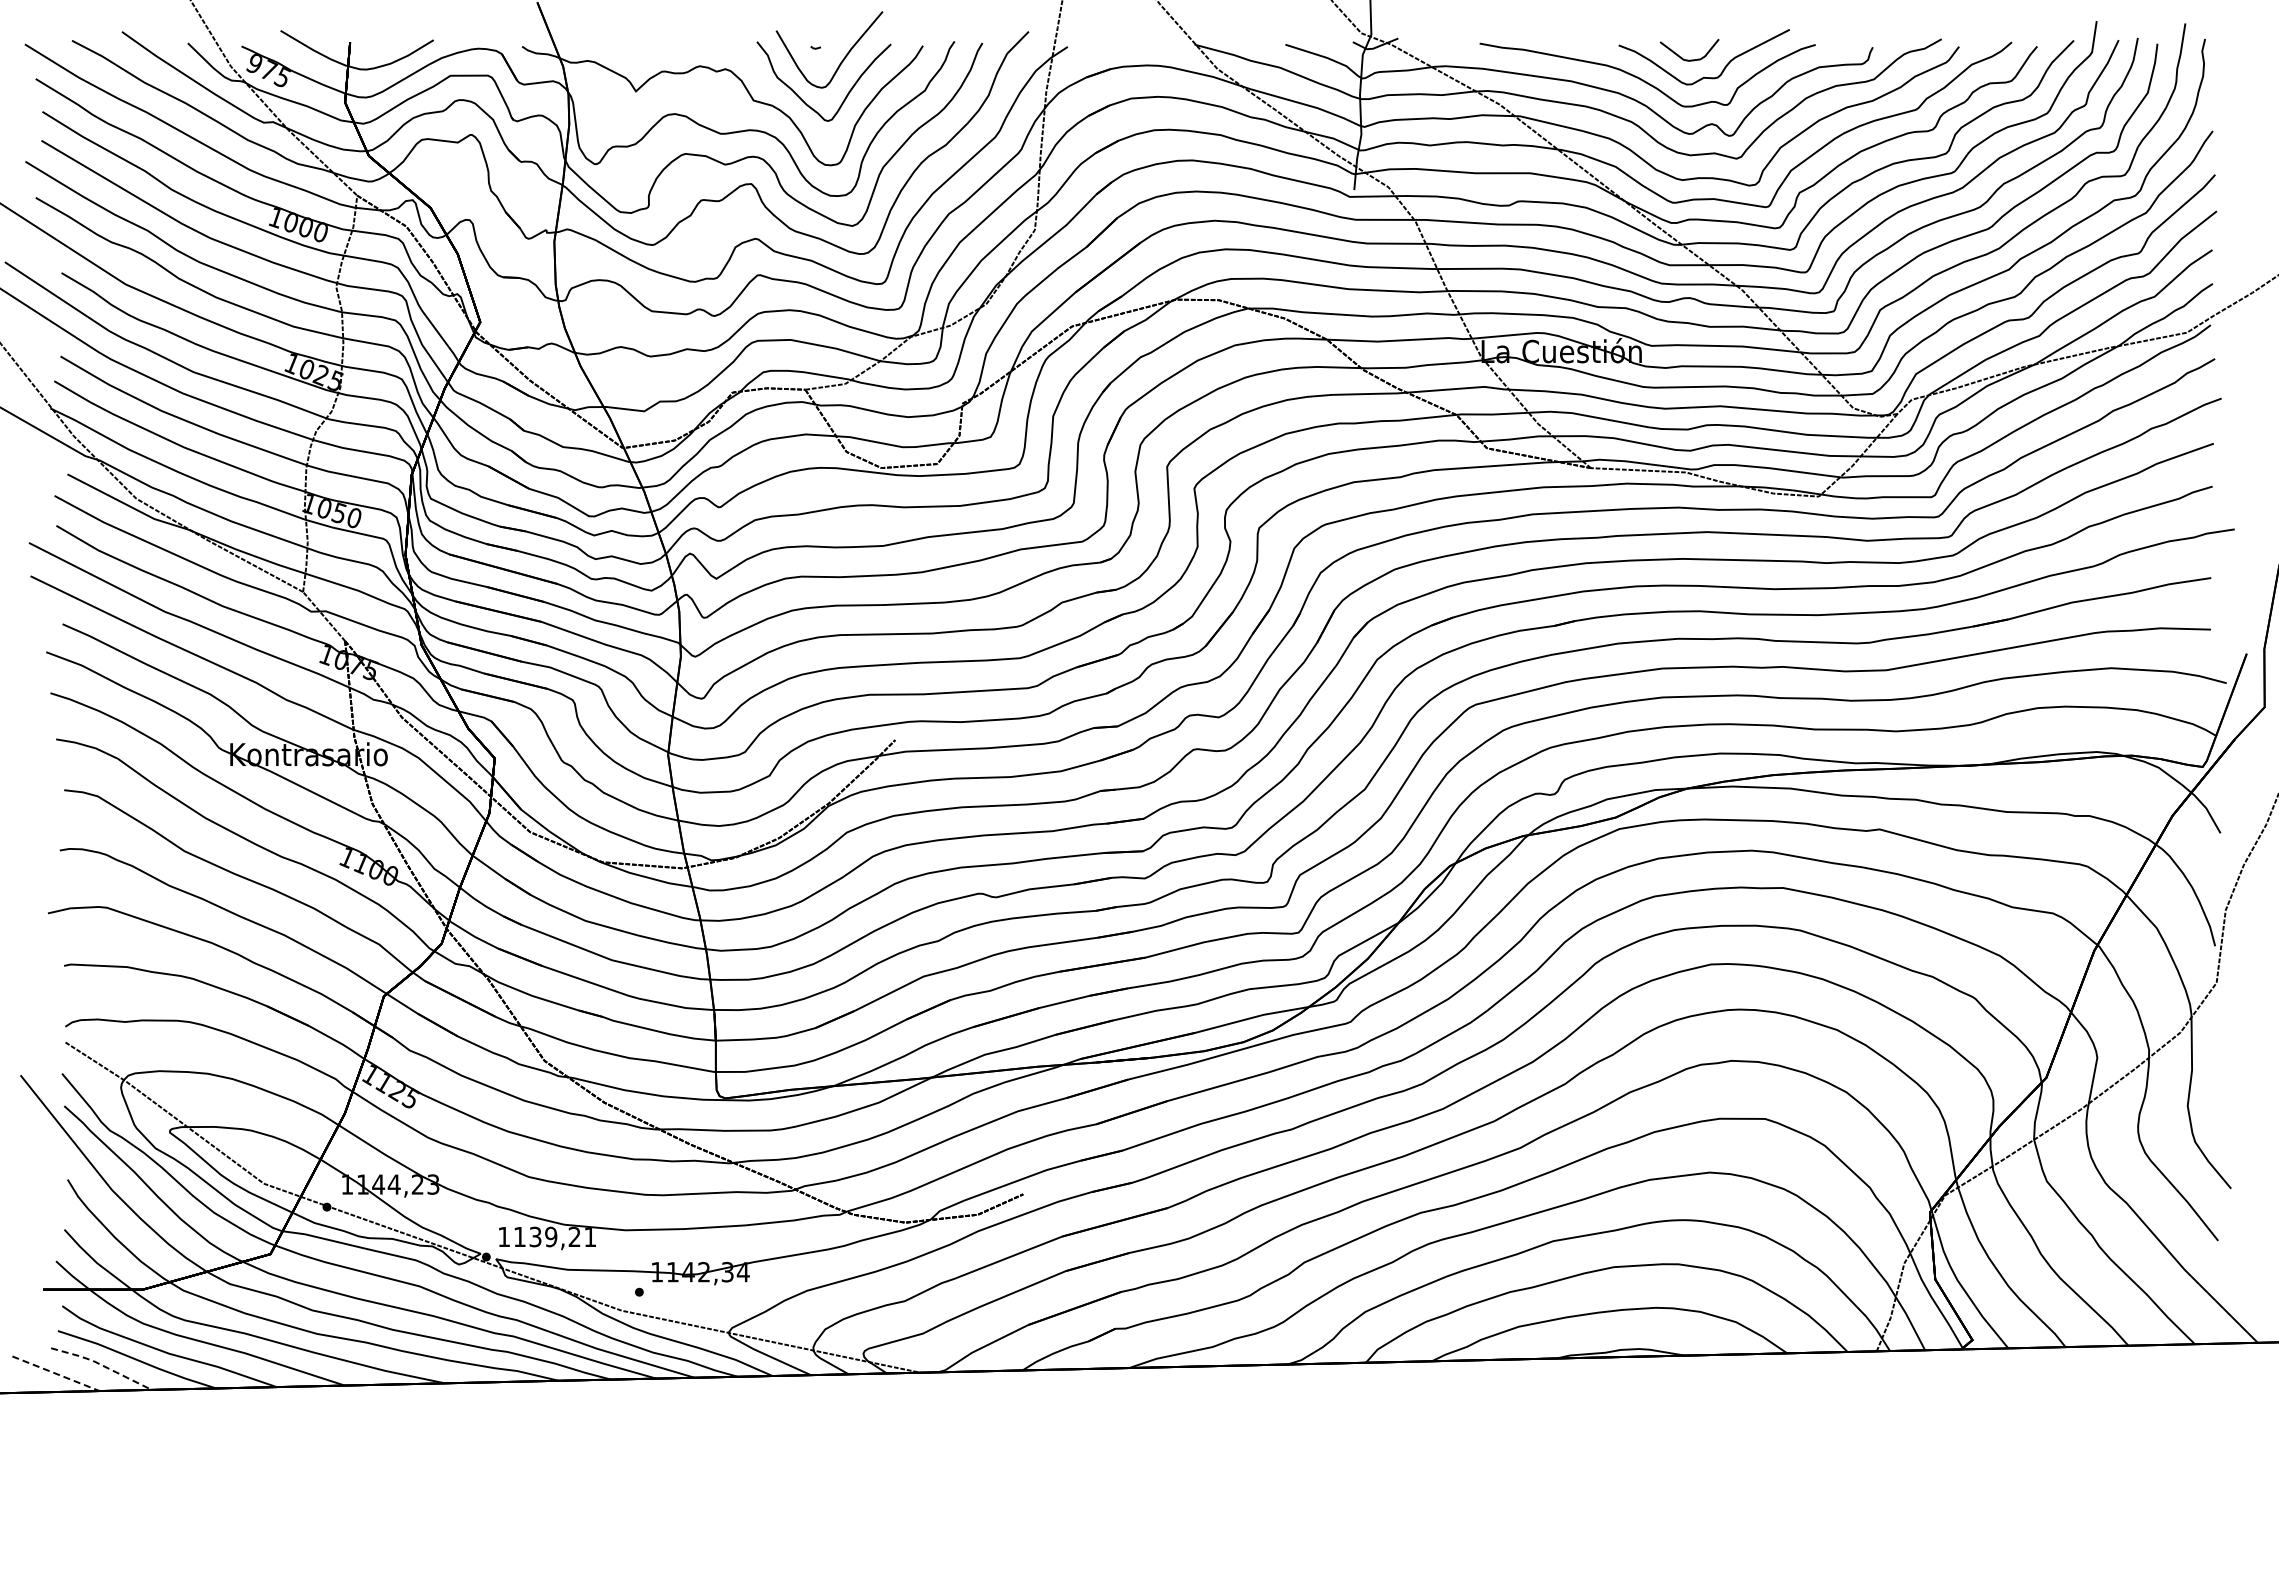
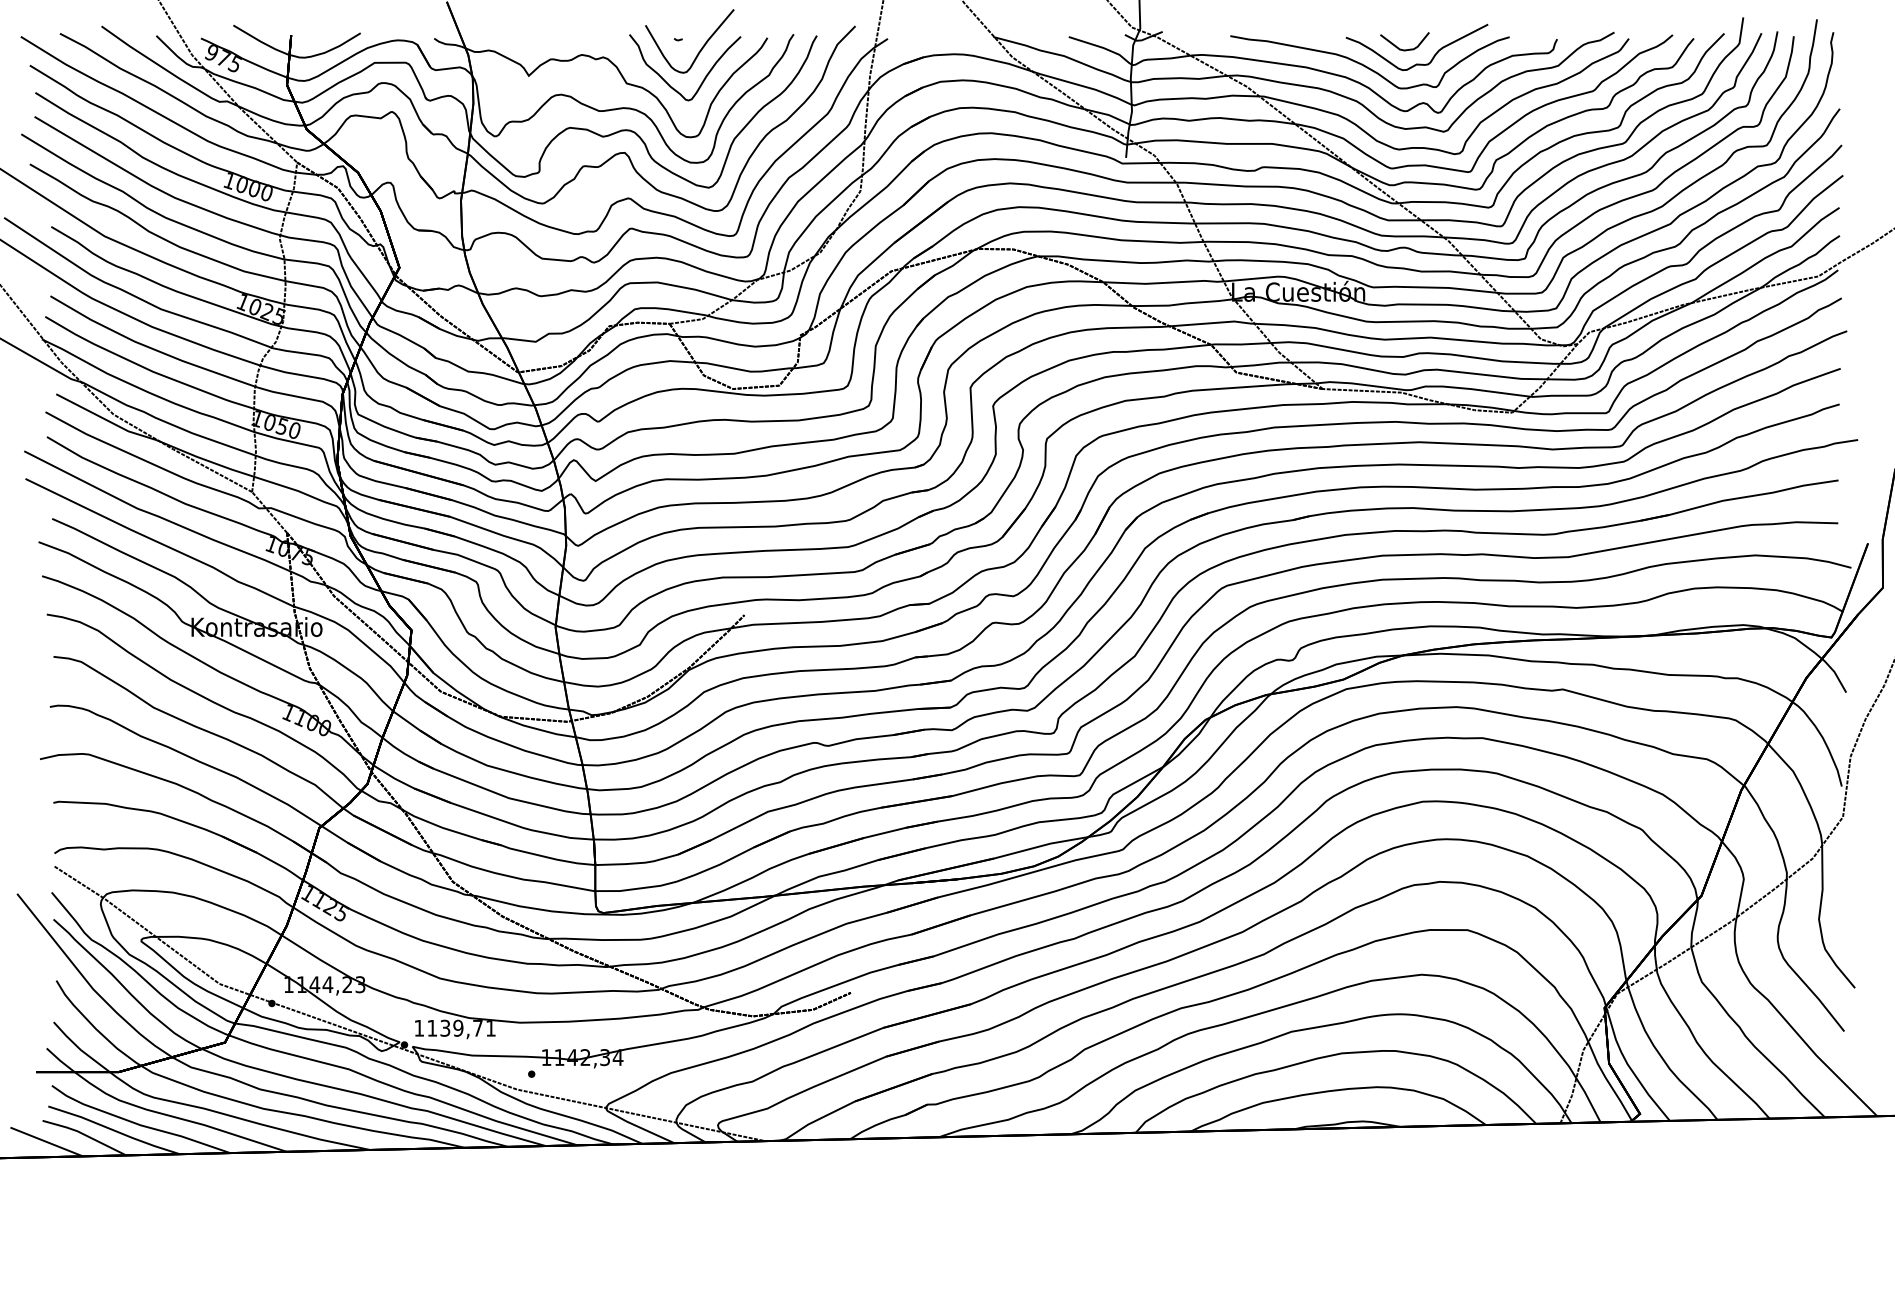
text: (574, 1236) -> (477, 1027), 1139,21 -> 1139,71
line: (101, 1365) -> (84, 1135), dashed -> solid
line: (56, 1373) -> (47, 1141), dashed -> solid

